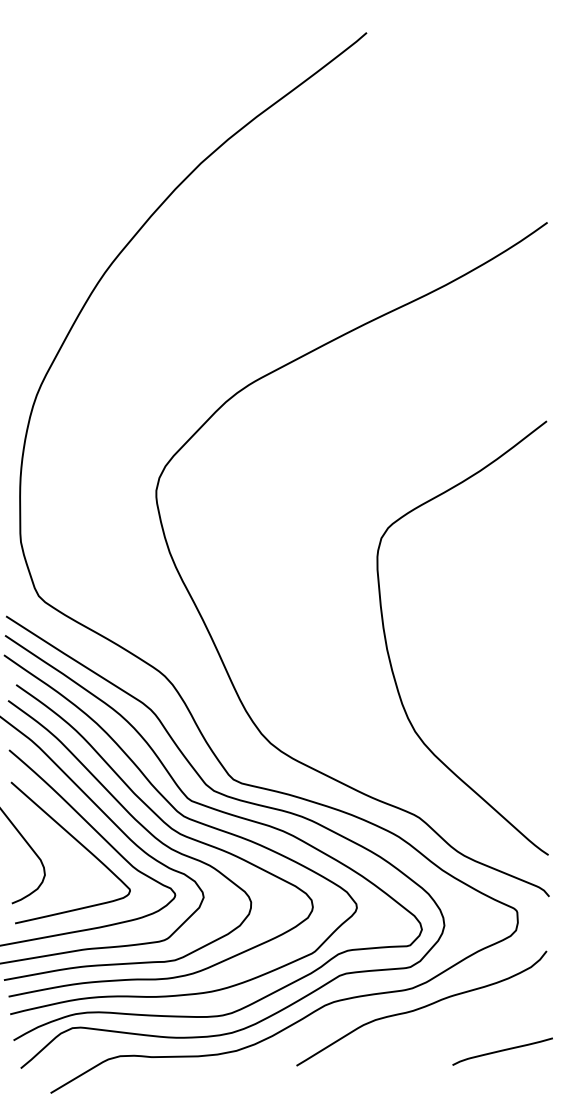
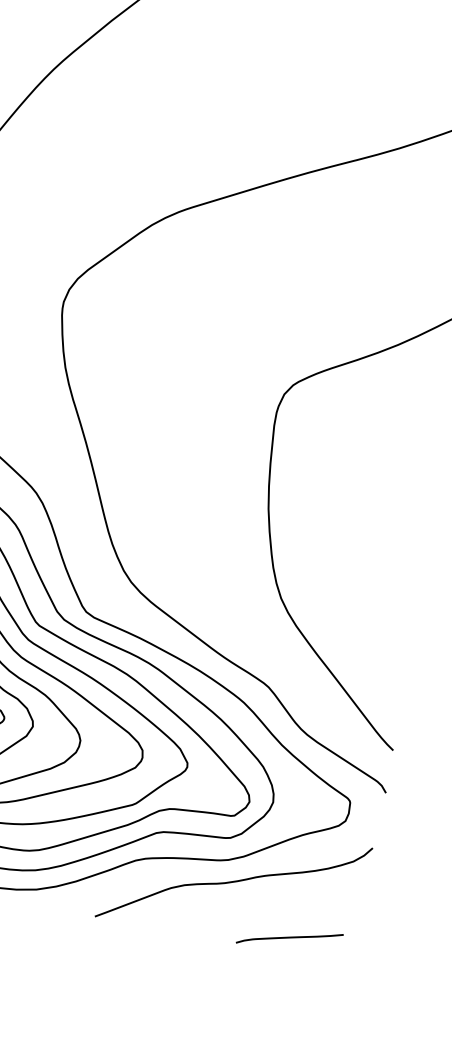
curve: (502, 1051) -> (289, 938), moved

